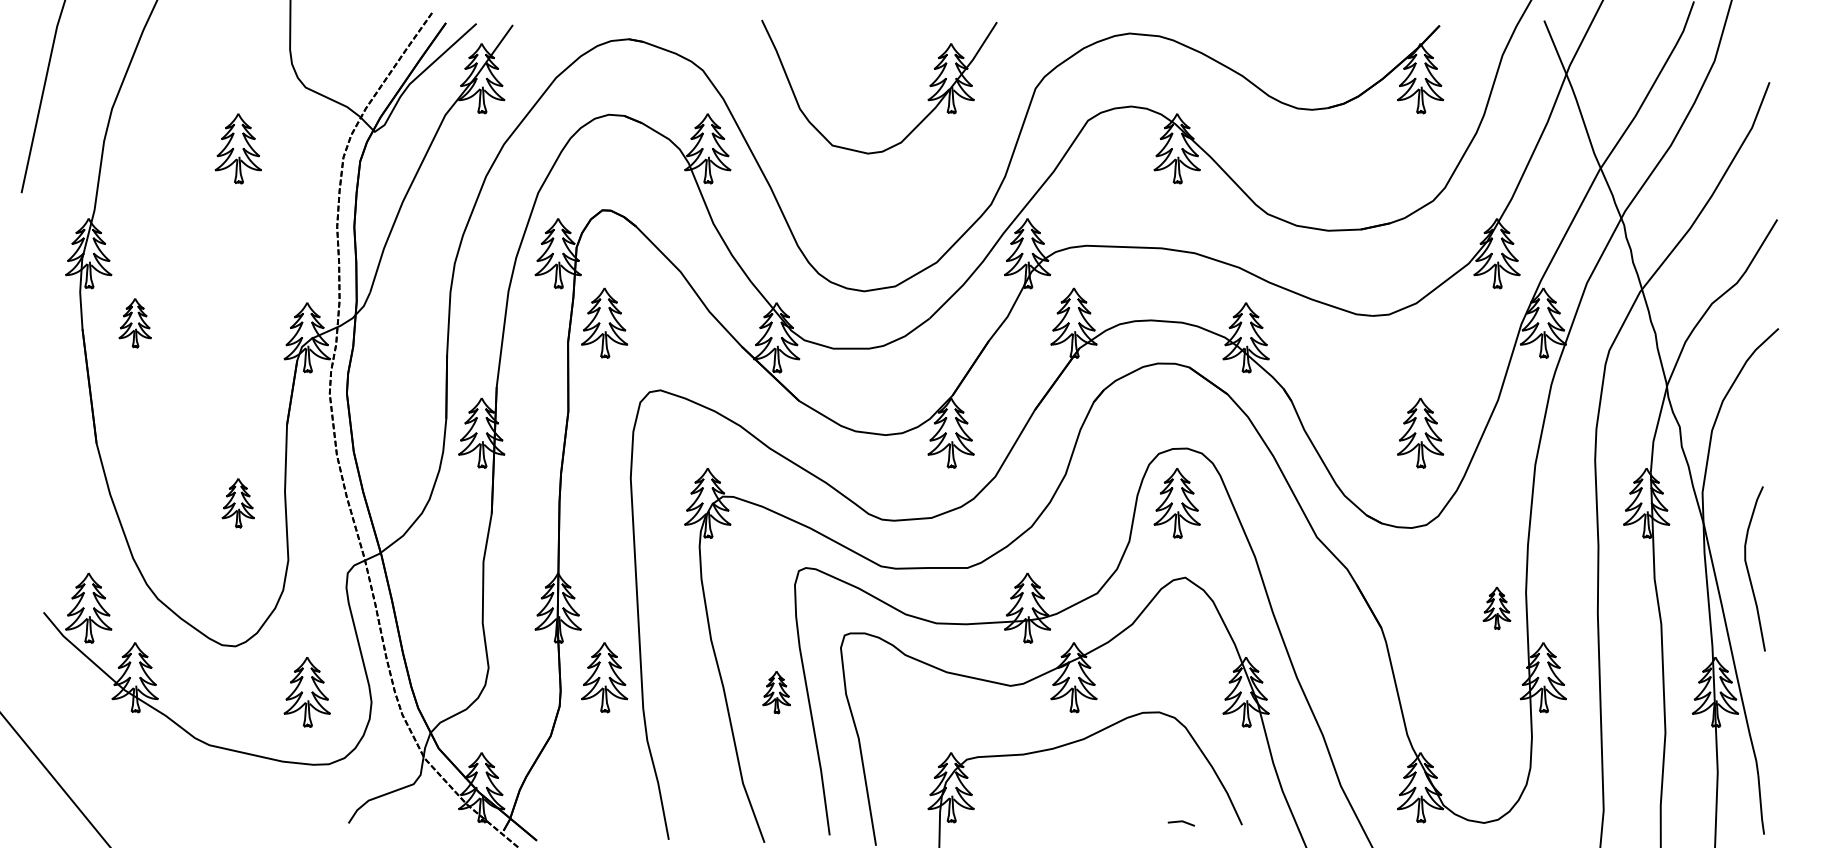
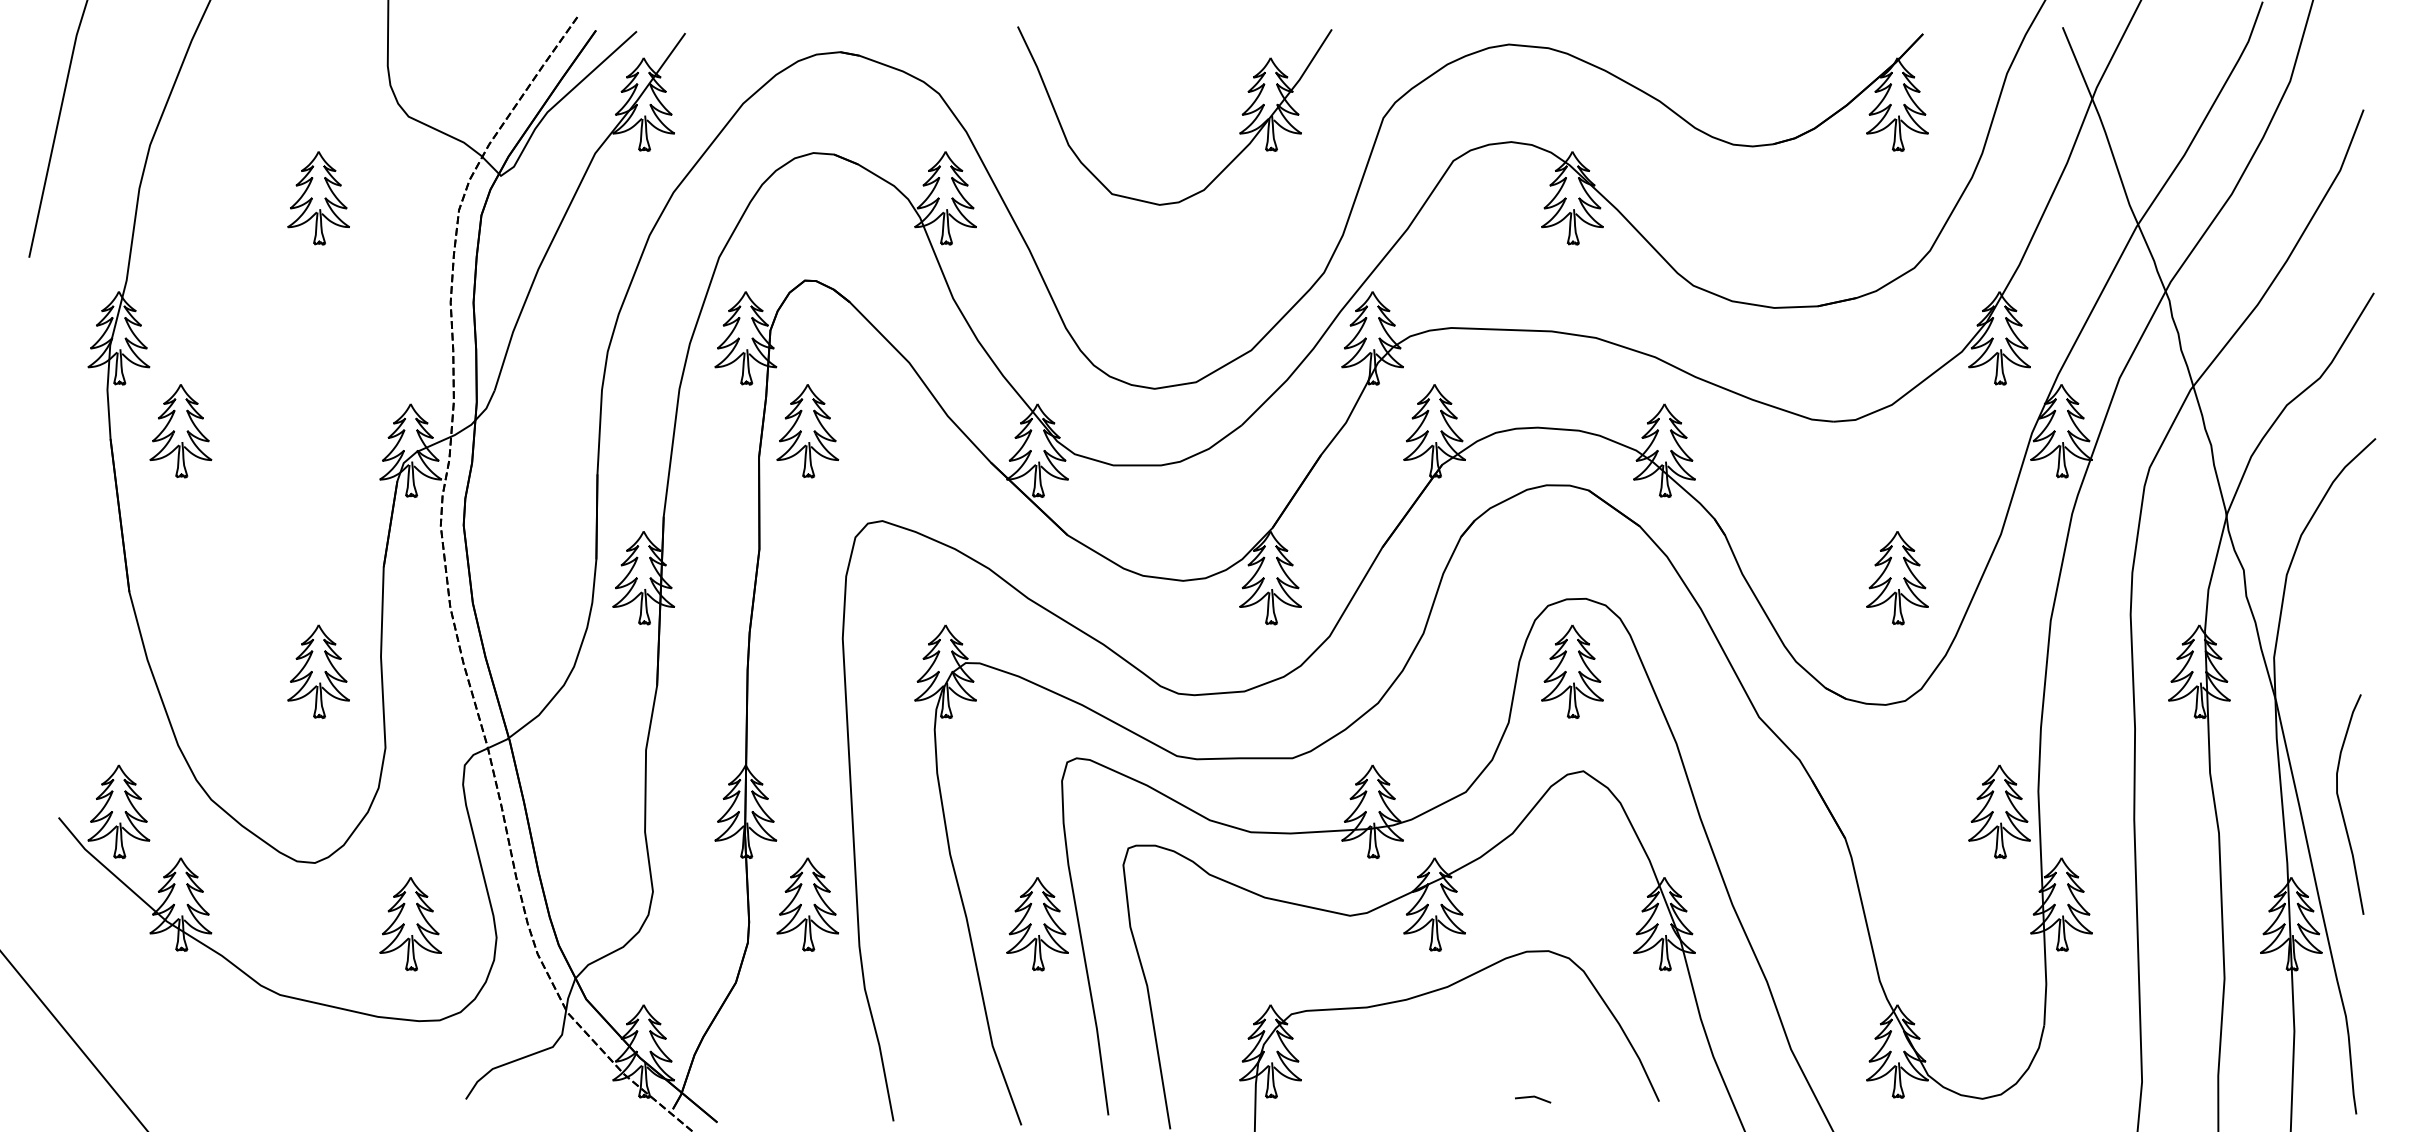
part: (134, 323) -> (180, 431), size x1.43
part: (238, 502) -> (318, 671), size x1.43
curve: (1748, 569) -> (2341, 805), moved
part: (1496, 607) -> (1999, 811), size x1.67
part: (776, 692) -> (1037, 924), size x1.67
line: (1181, 821) -> (1533, 1097), moved

